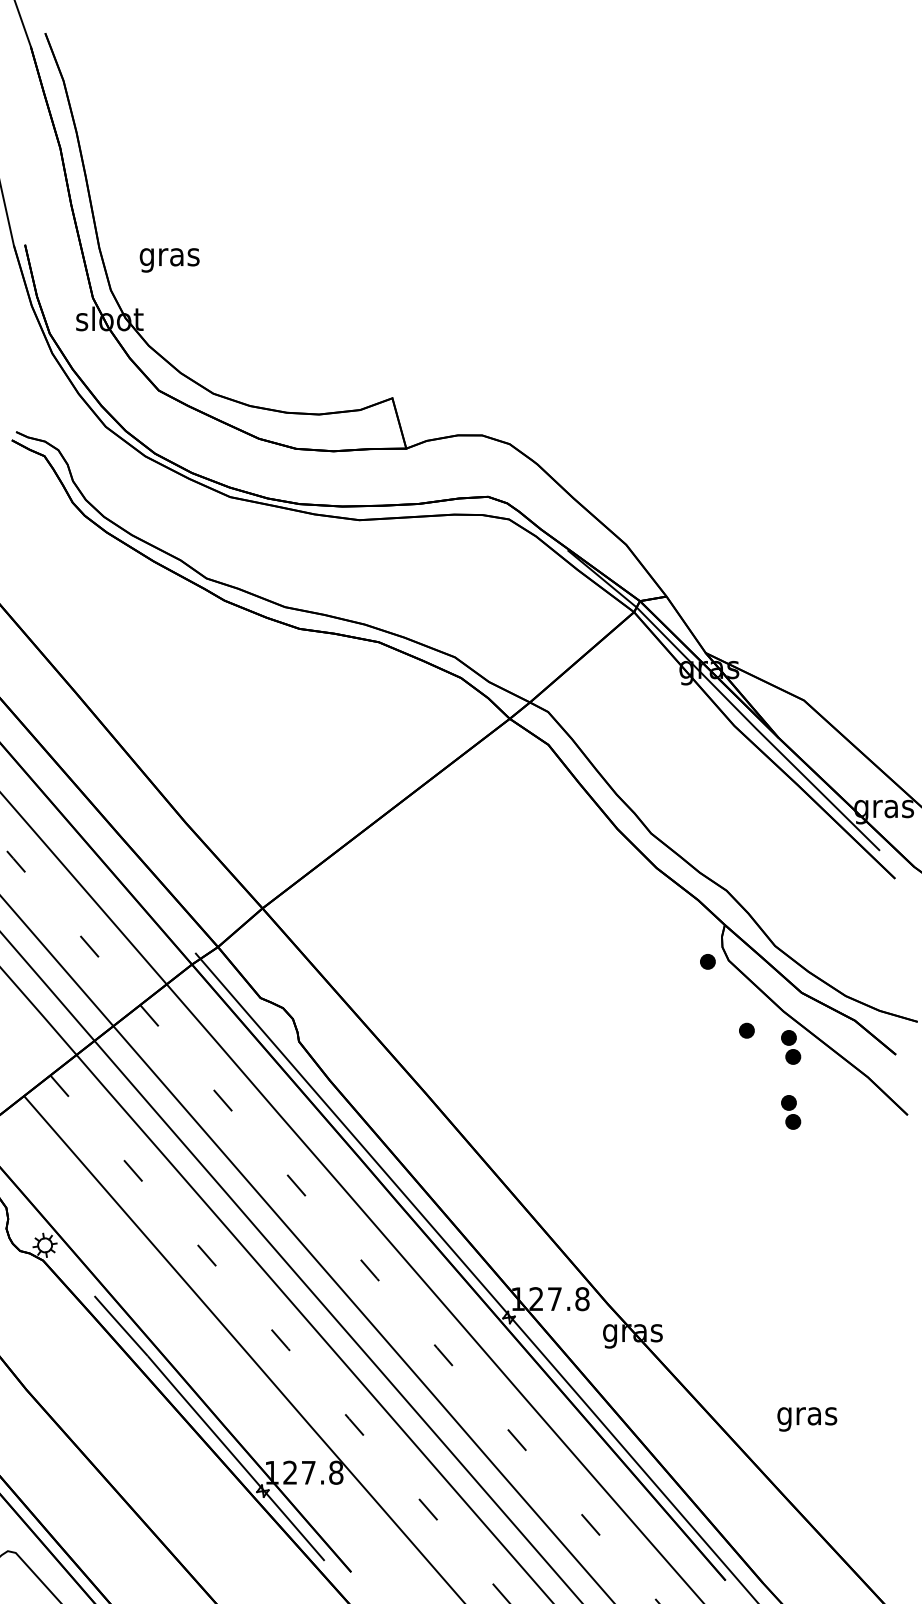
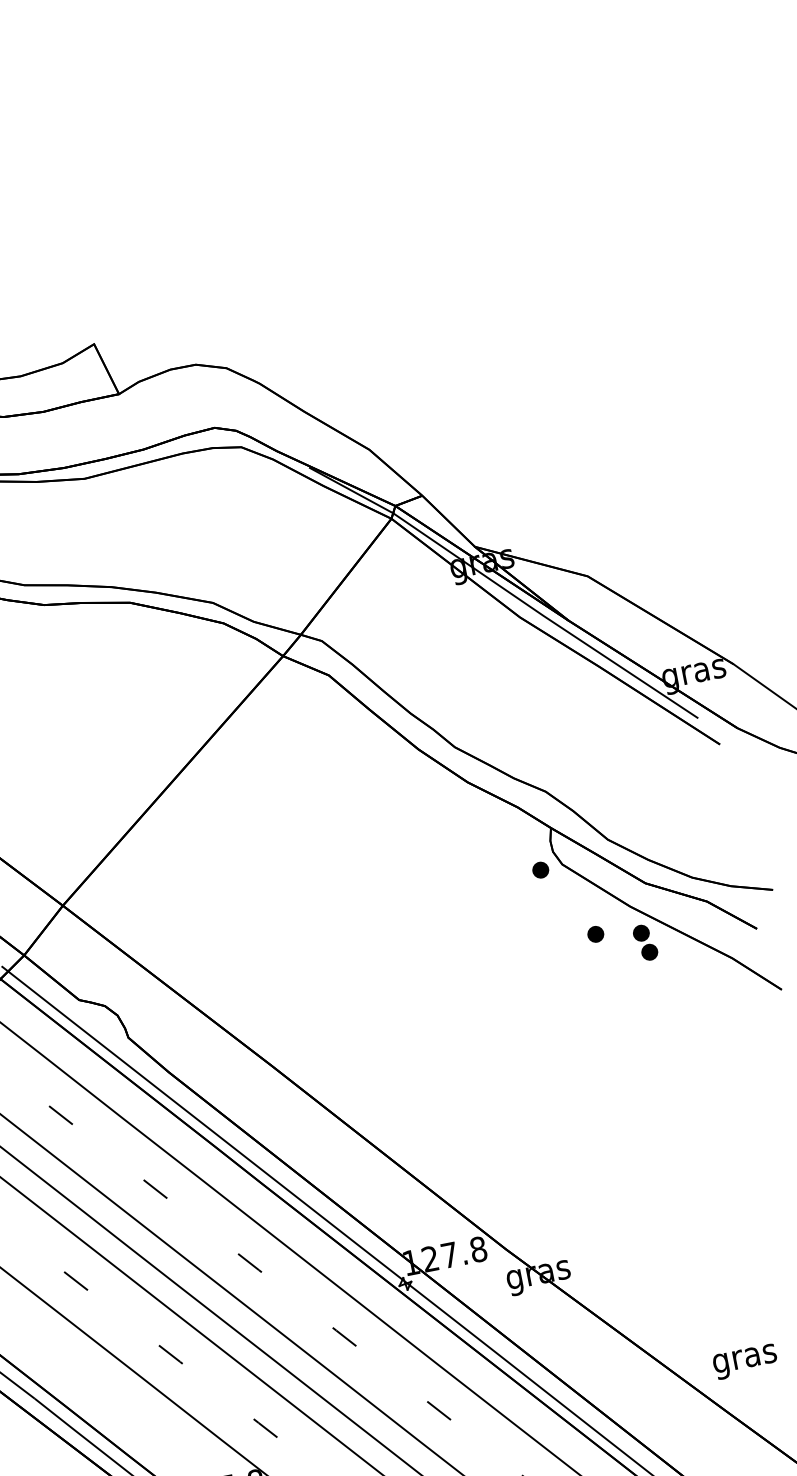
part: (791, 1112) -> (659, 1010), removed
text: (807, 1419) -> (745, 1361), moved

